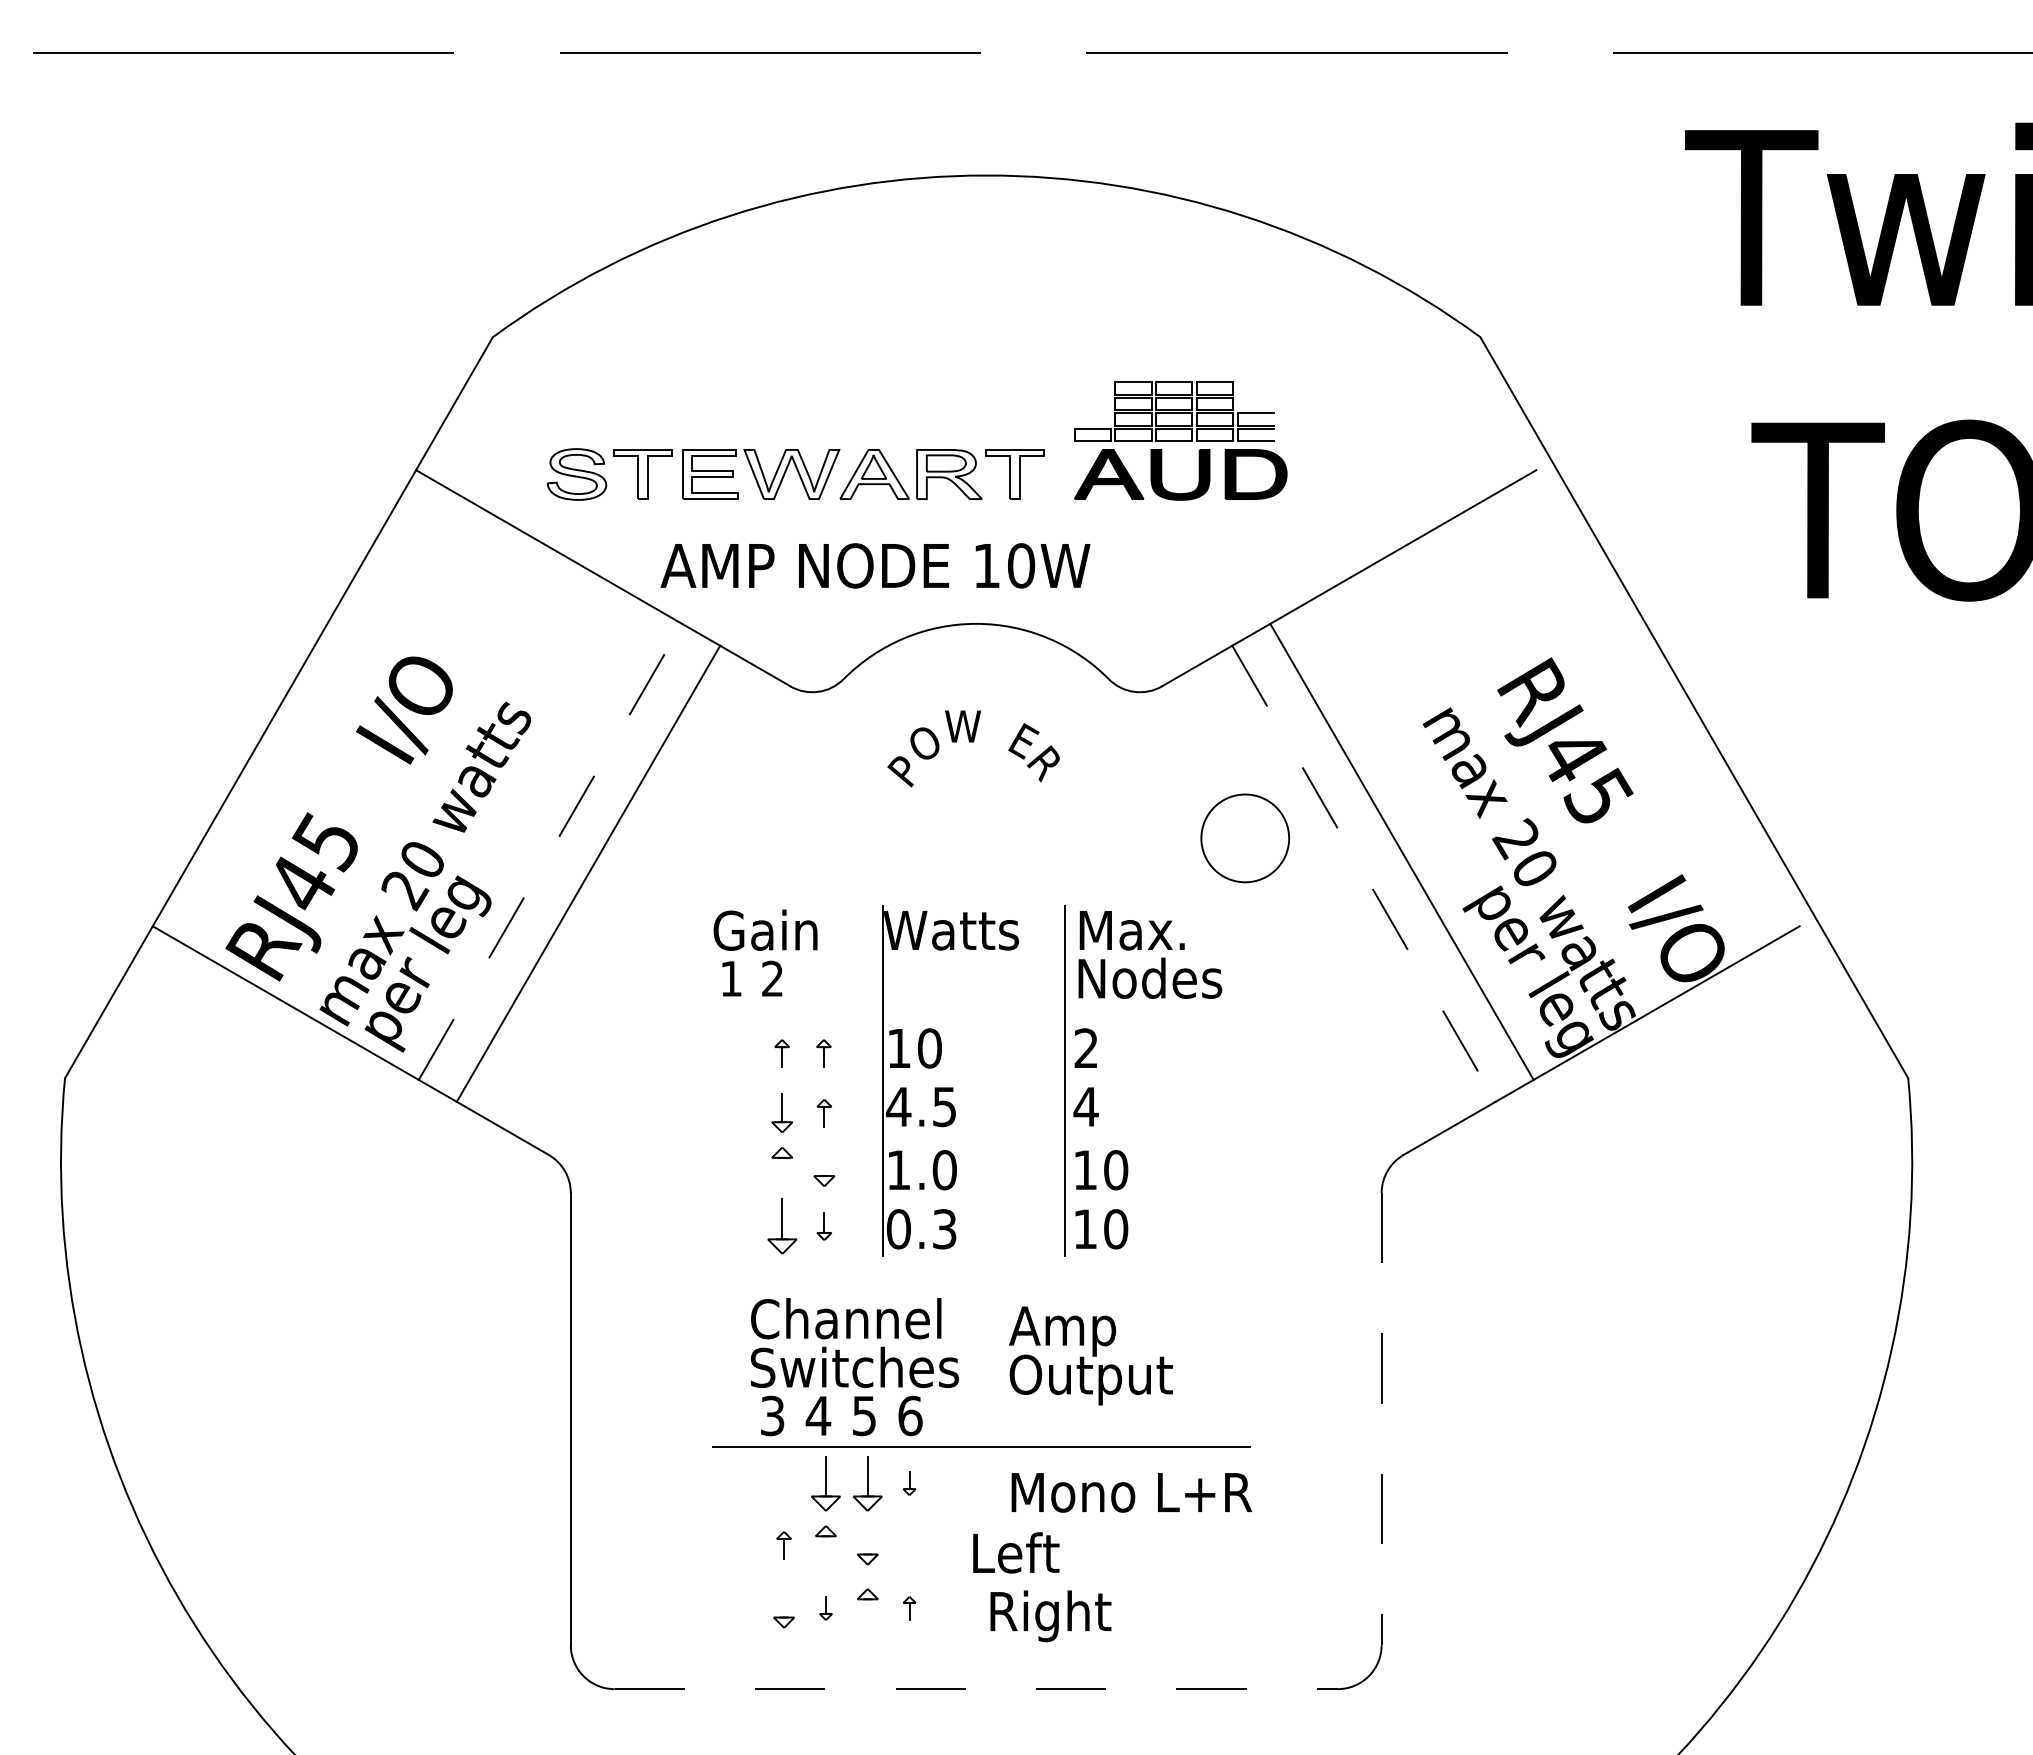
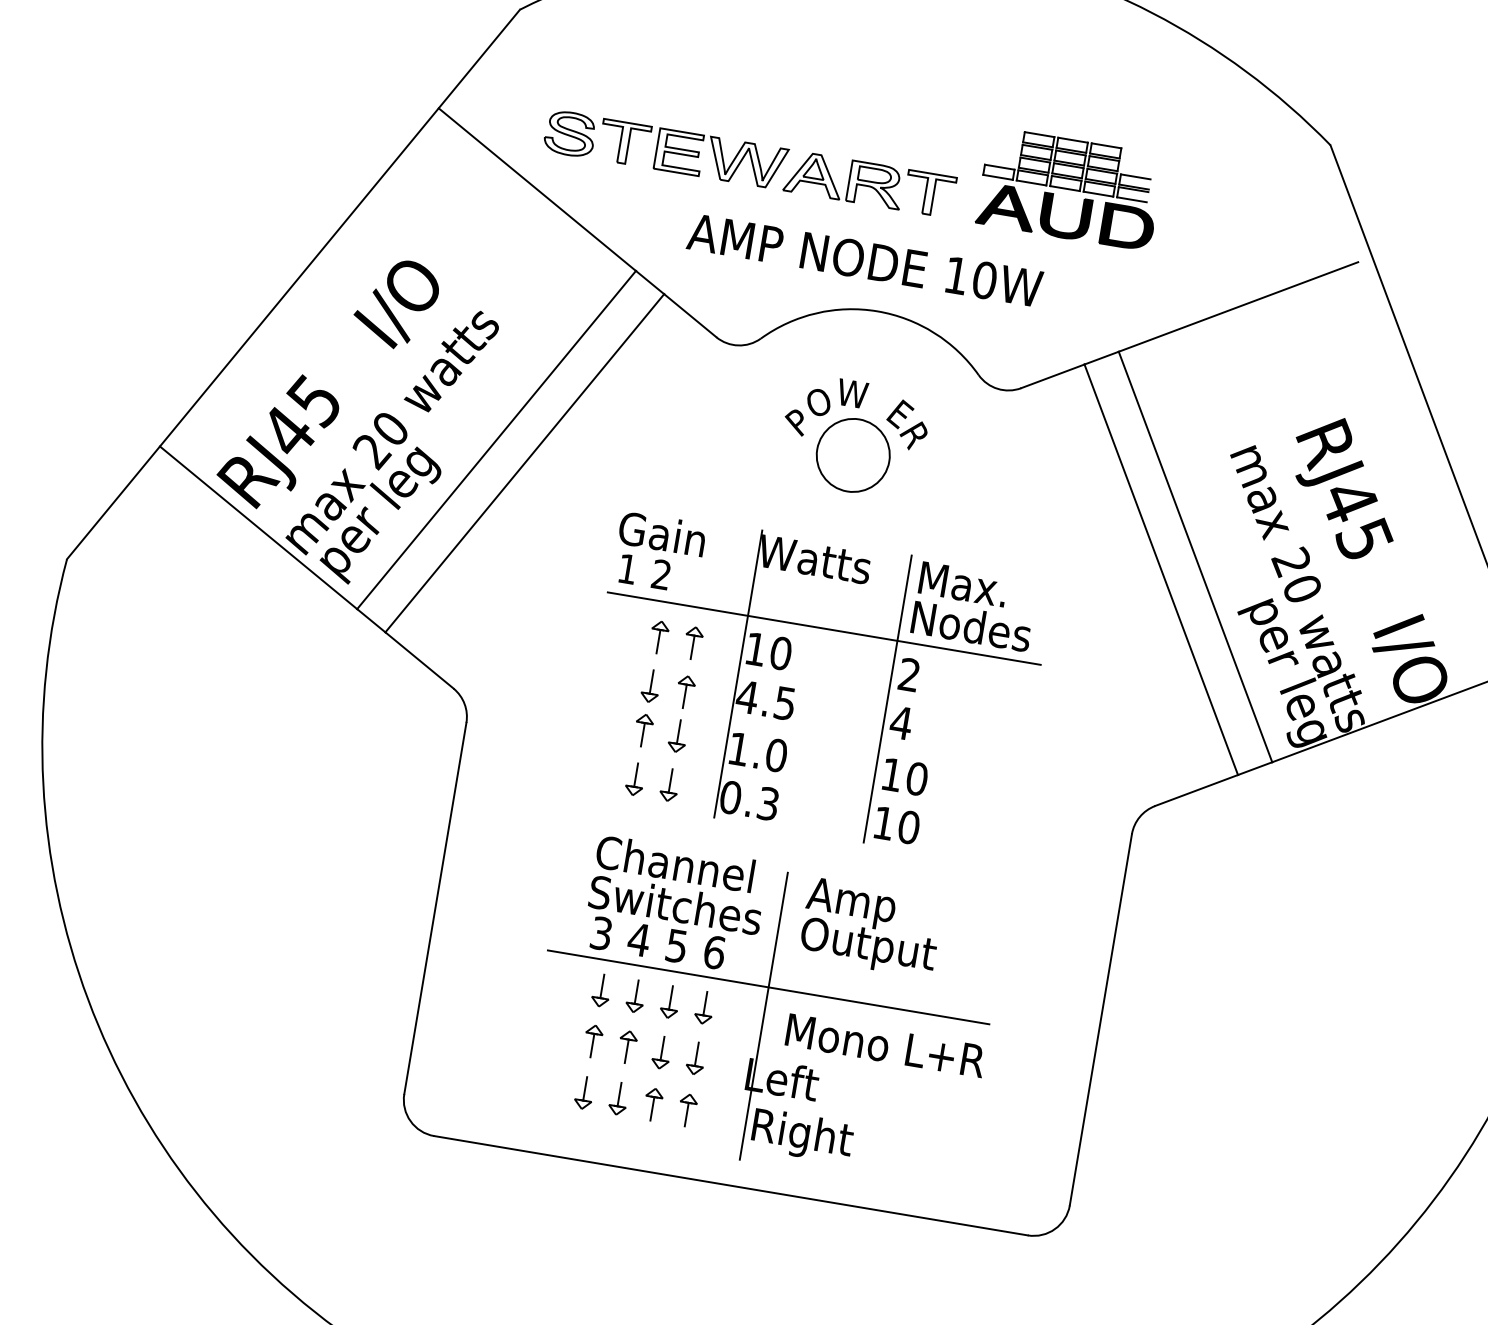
text: (875, 565) -> (865, 260), moved
circle: (1244, 838) -> (852, 455), moved
line: (550, 851) -> (496, 439), dashed -> solid
line: (1364, 874) -> (1161, 570), dashed -> solid
line: (975, 1010) -> (823, 628), added
part: (781, 1053) -> (658, 637), size x1.43
part: (823, 1053) -> (693, 643), size x1.43
part: (824, 1113) -> (685, 692), size x1.43
line: (824, 1161) -> (678, 731), added
line: (782, 1171) -> (643, 734), added
part: (781, 1226) -> (634, 779), size x0.71
part: (824, 1226) -> (670, 785), size x1.43
line: (1381, 1419) -> (1100, 1020), dashed -> solid
line: (981, 1481) -> (763, 1016), added
part: (783, 1483) -> (601, 990), added
part: (825, 1483) -> (635, 996), size x0.71
part: (867, 1483) -> (670, 1002), size x0.71
part: (909, 1483) -> (704, 1007), size x1.67
line: (867, 1539) -> (662, 1047), added
part: (783, 1545) -> (592, 1041), size x1.43
part: (909, 1545) -> (696, 1058), added
line: (825, 1550) -> (626, 1051), added
line: (784, 1603) -> (585, 1089), added
part: (825, 1608) -> (618, 1098), size x1.67
part: (909, 1608) -> (687, 1110), size x1.67
line: (867, 1613) -> (652, 1108), added
line: (976, 1689) -> (731, 1186), dashed -> solid

